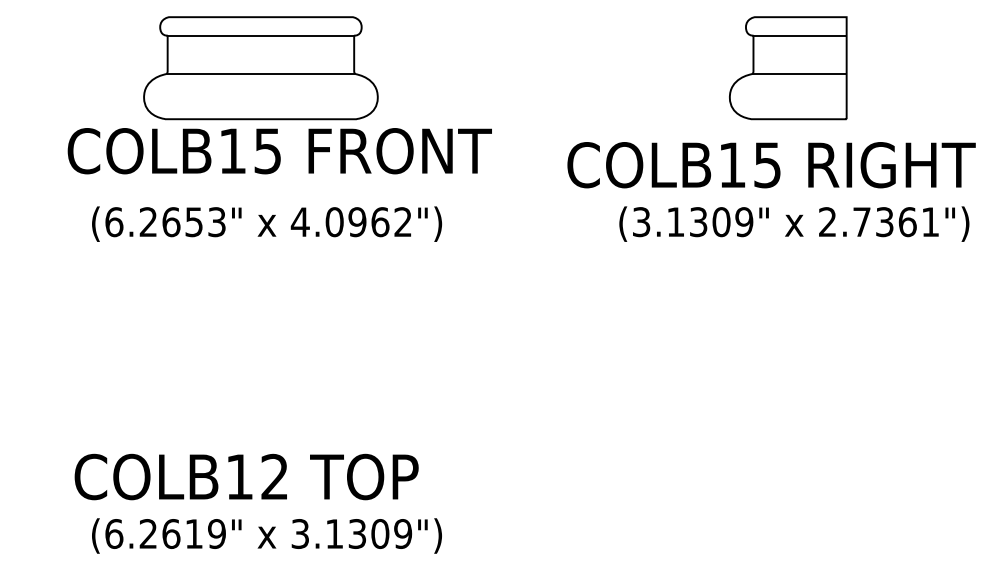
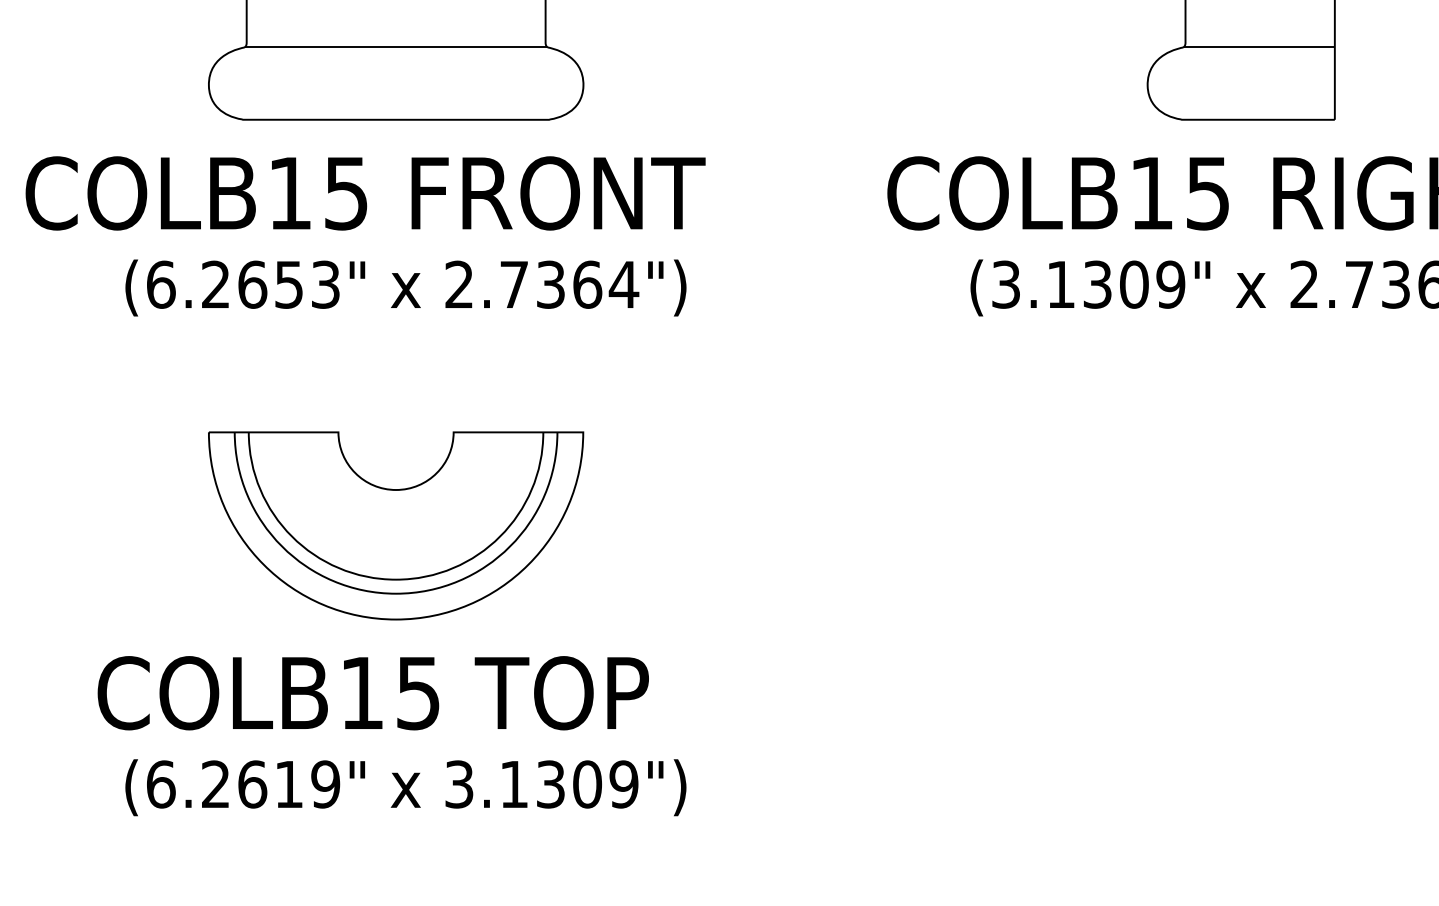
text: (279, 151) -> (365, 193), moved
text: (351, 222) -> (541, 285), 4.0962") -> 2.7364")
part: (260, 372) -> (395, 525), added
text: (274, 476) -> (417, 692), COLB12 -> COLB15

